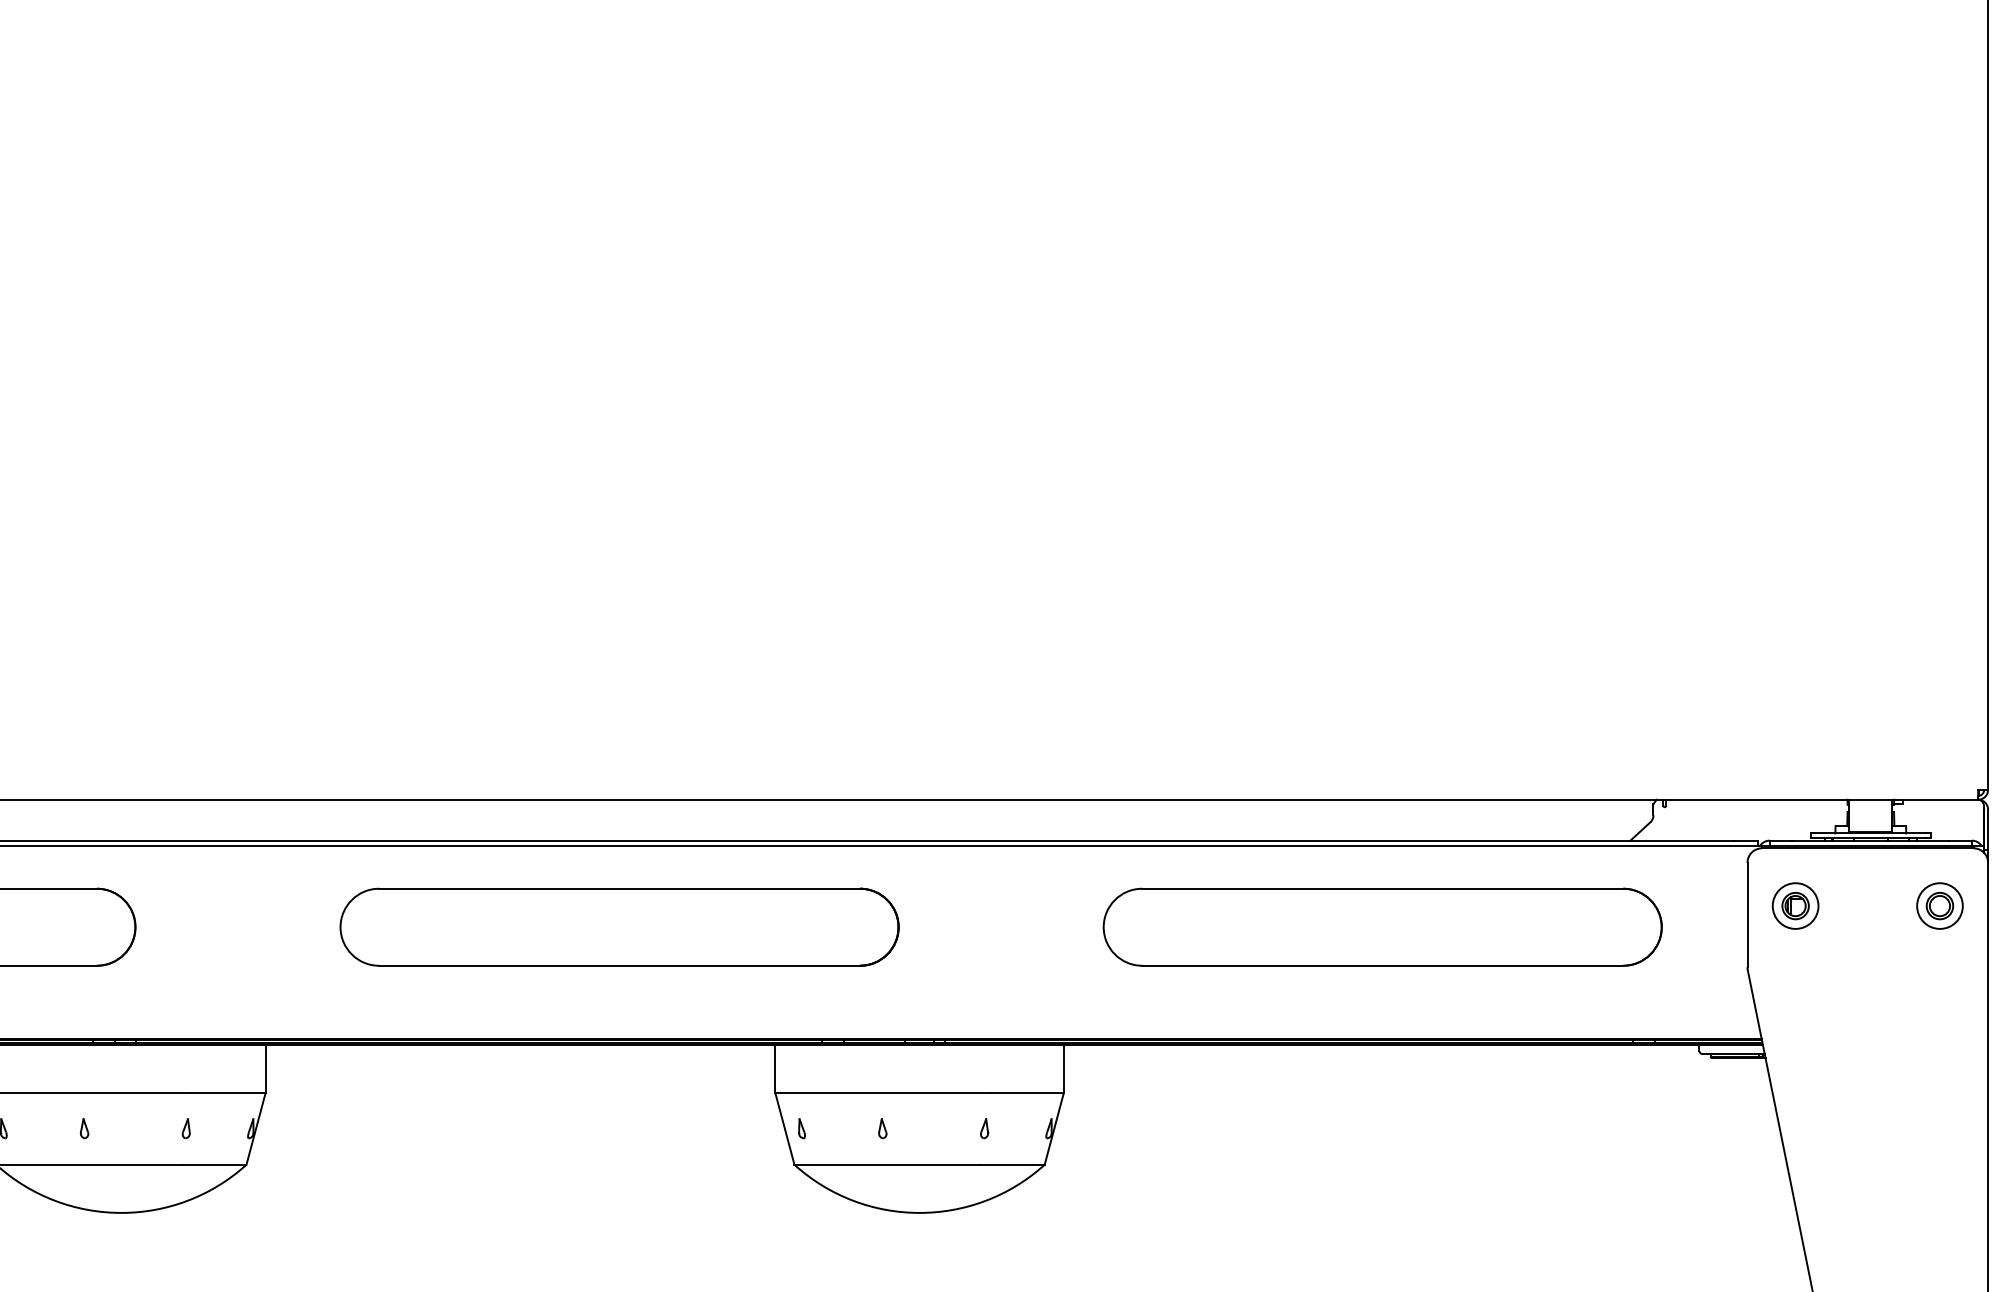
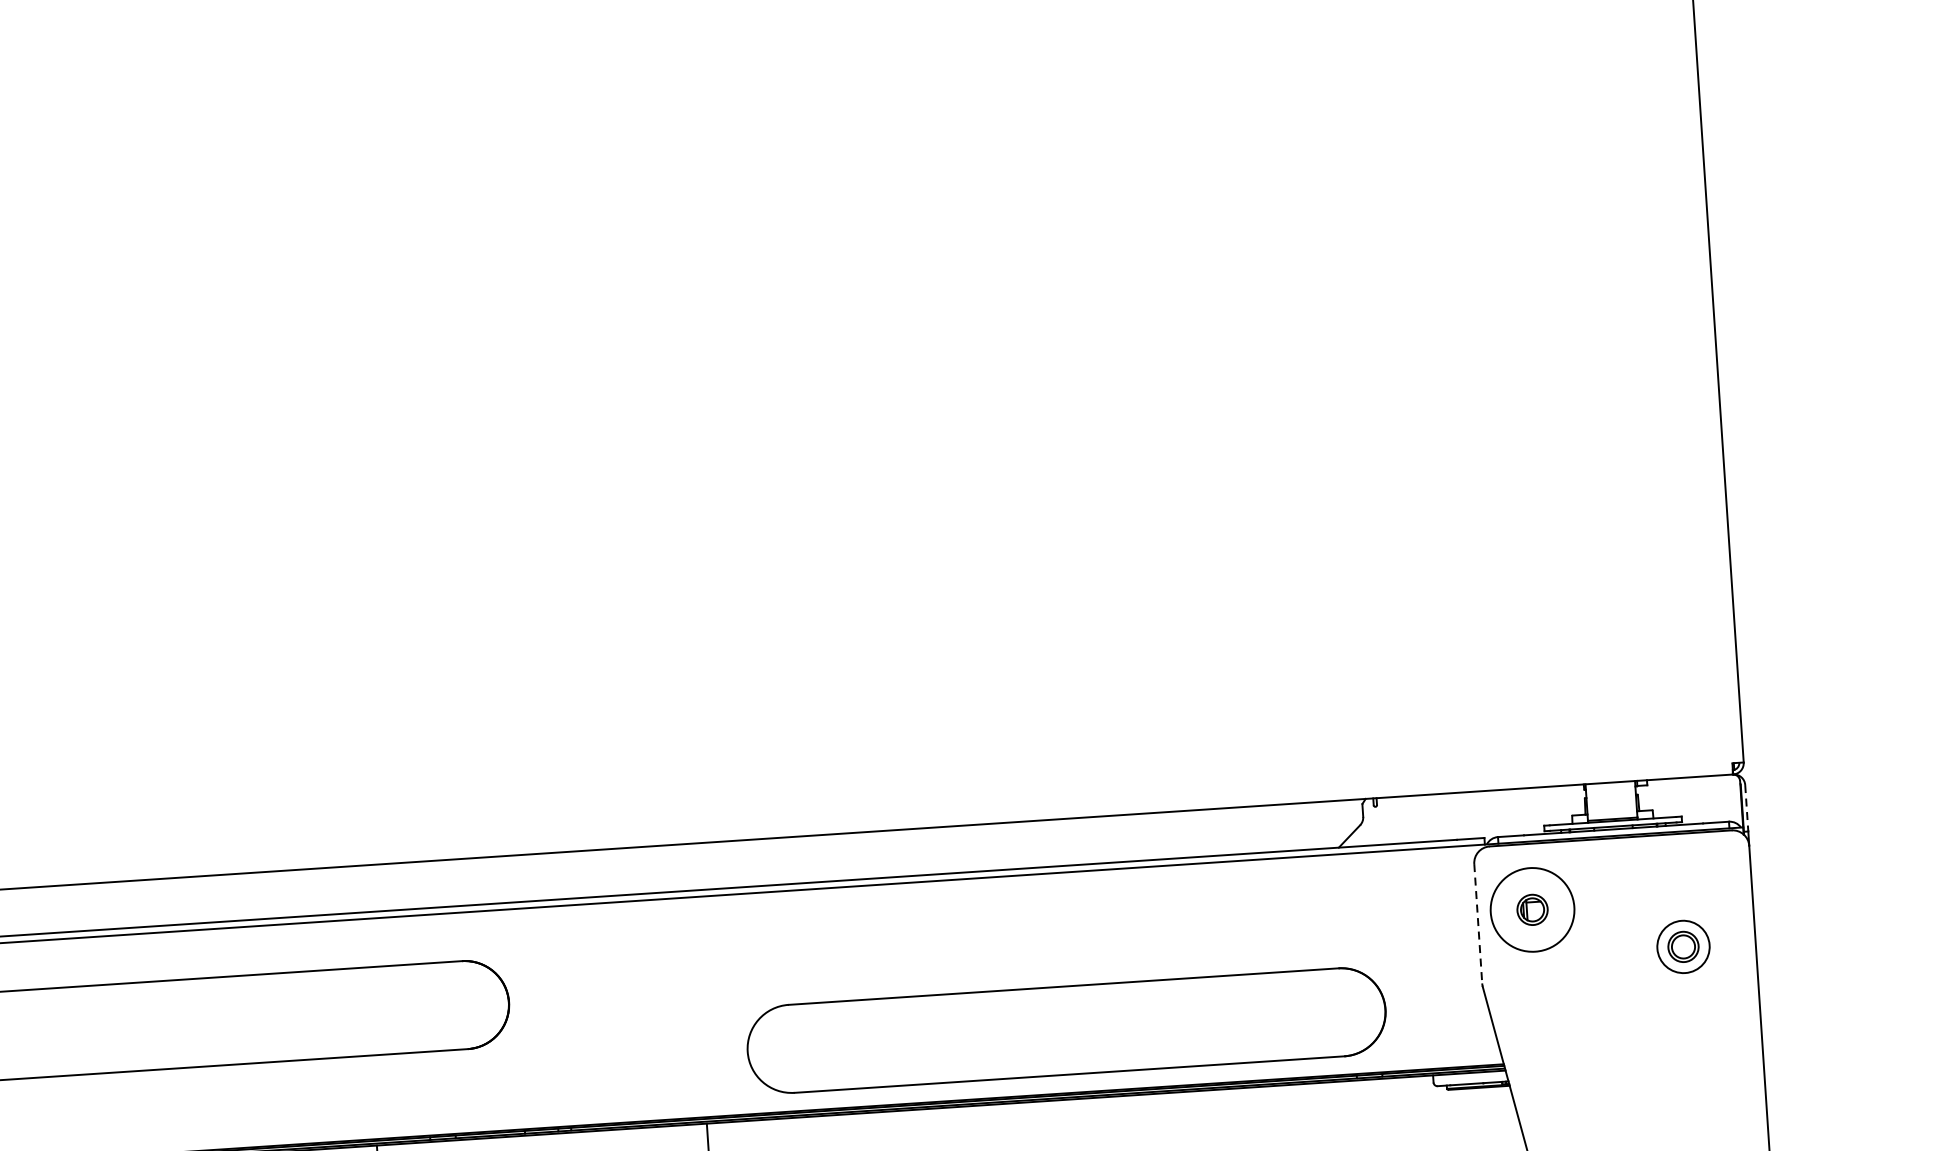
line: (1988, 830) -> (1747, 808), solid -> dashed
circle: (1795, 905) -> (1532, 909), size x1.6
part: (1939, 905) -> (1682, 946), moved
line: (1747, 915) -> (1478, 924), solid -> dashed
part: (1382, 926) -> (1066, 1029), moved

